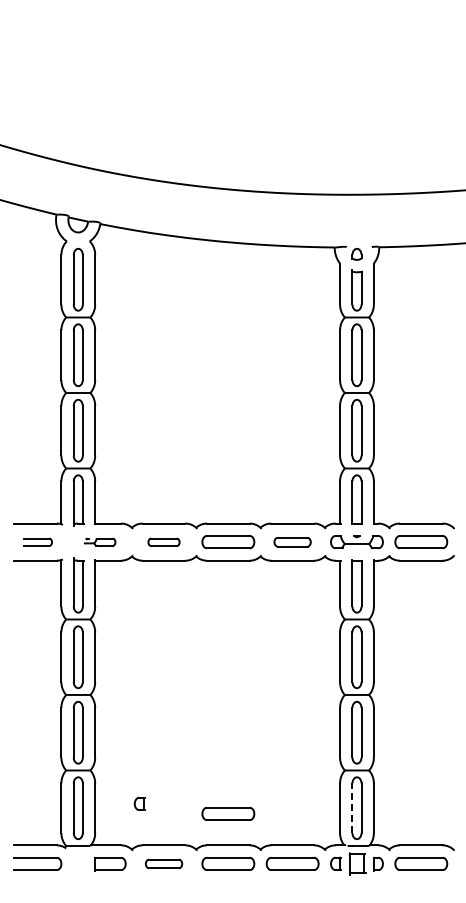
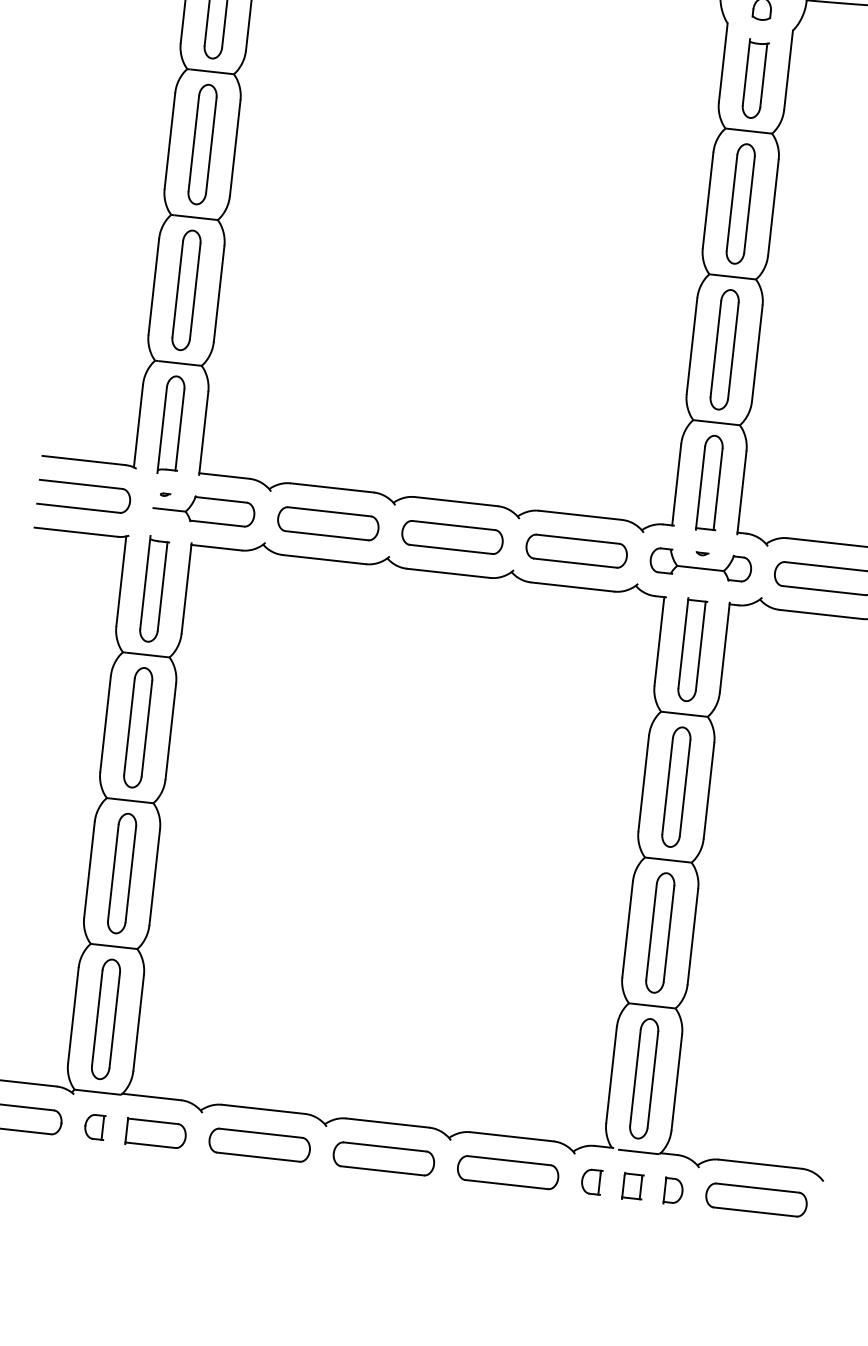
part: (37, 542) -> (83, 497), size x1.67
part: (99, 542) -> (203, 510), size x1.67
part: (163, 542) -> (327, 524), size x1.67
part: (292, 542) -> (576, 551), size x1.43
part: (139, 803) -> (94, 1126), moved
line: (352, 808) -> (635, 1078), dashed -> solid
part: (228, 813) -> (394, 1061), removed
part: (163, 863) -> (258, 1144), size x1.43
part: (356, 864) -> (631, 1187), size x0.62

